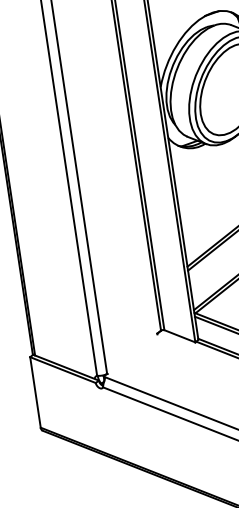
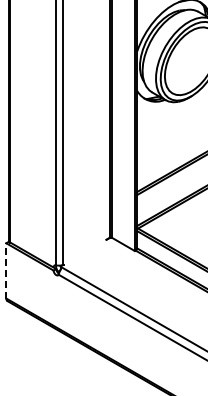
line: (35, 391) -> (6, 270), solid -> dashed

